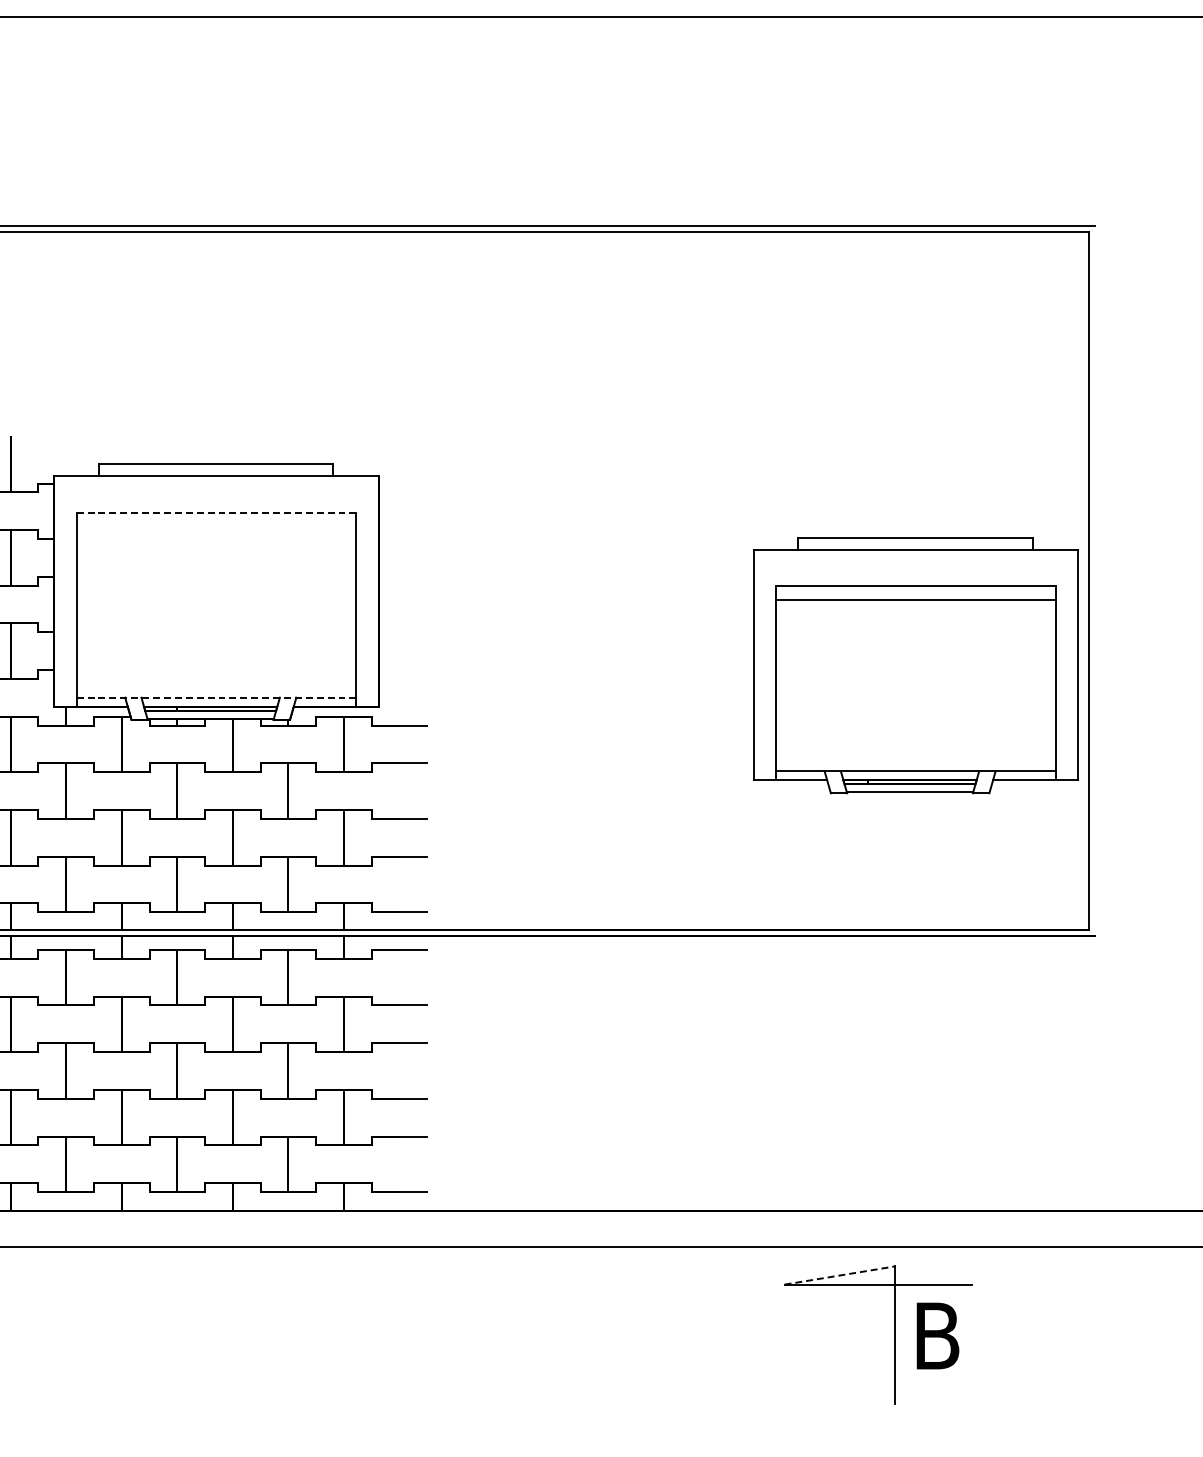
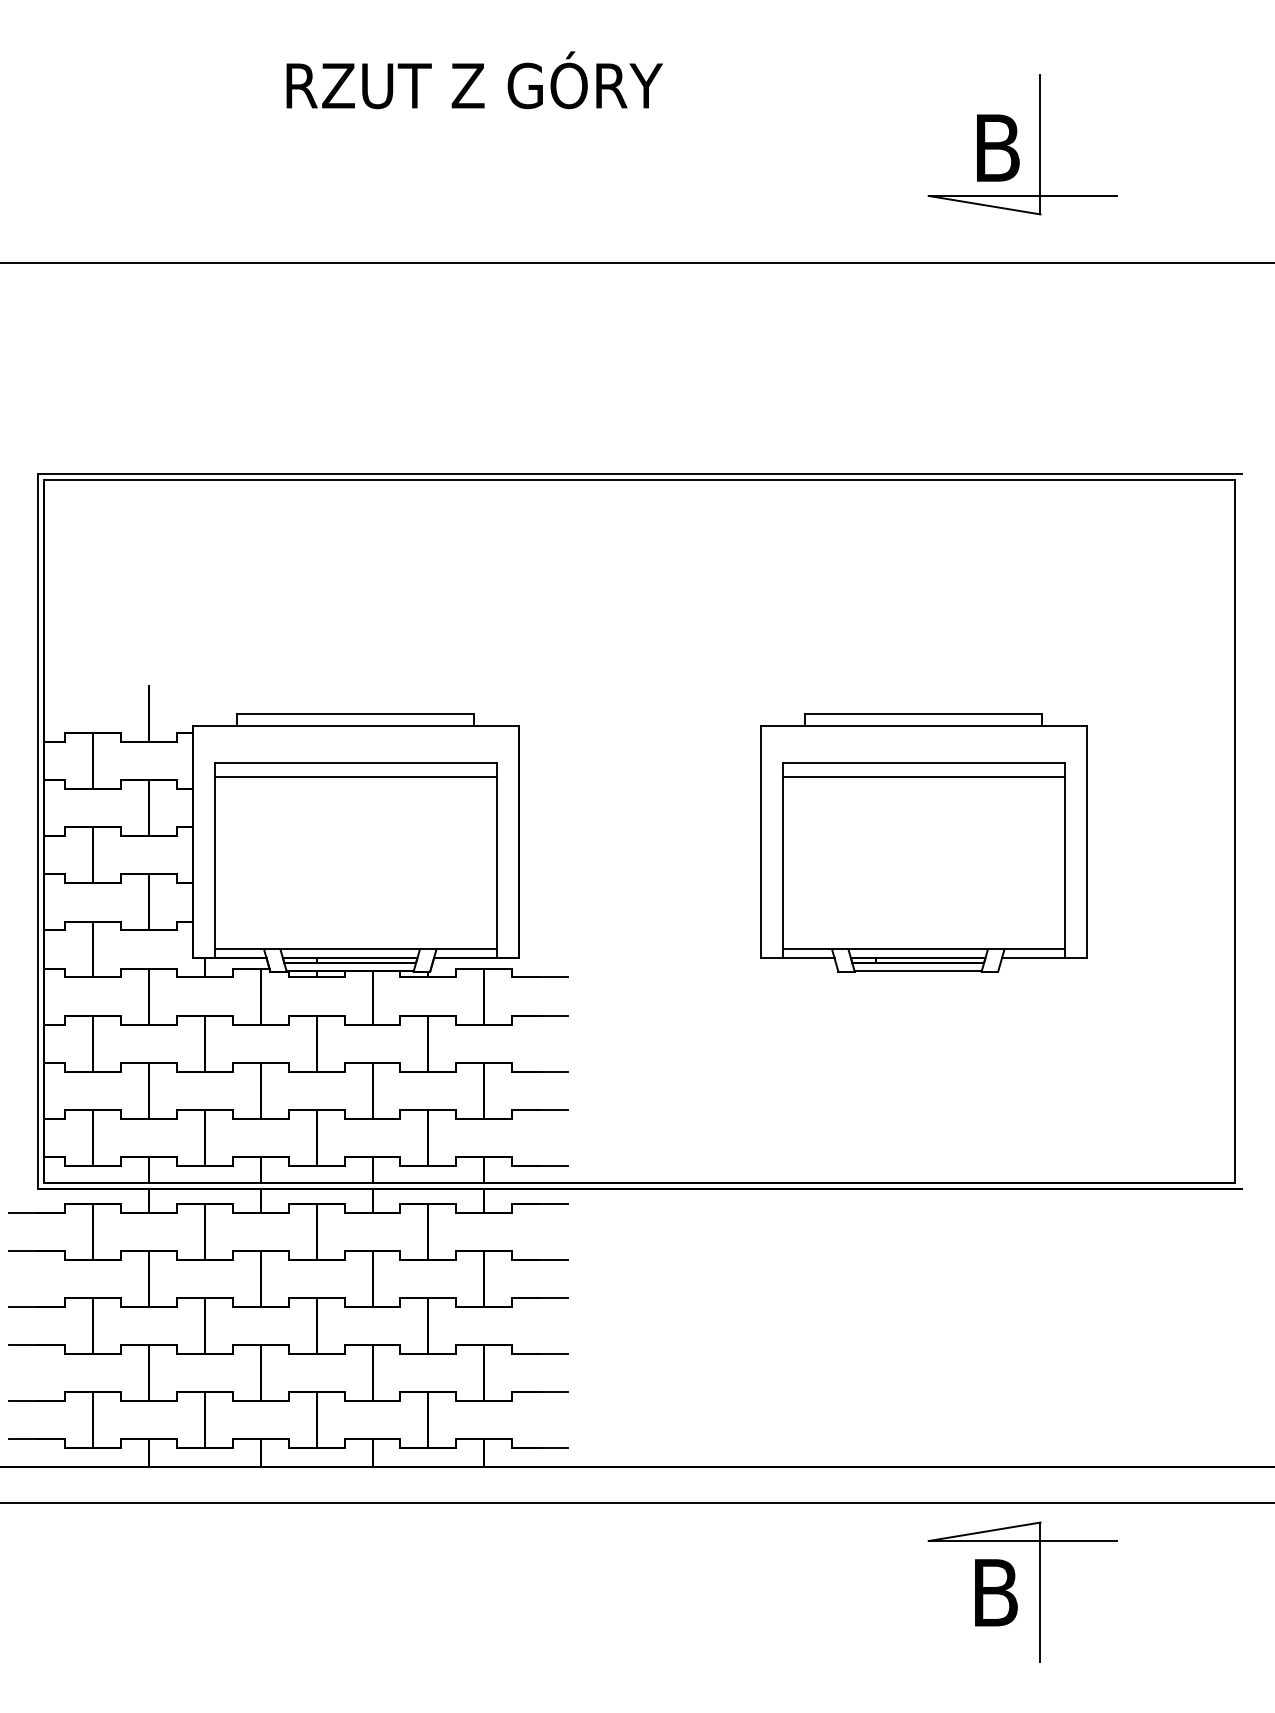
line: (215, 513) -> (355, 763), dashed -> solid
line: (215, 526) -> (355, 776), added
part: (915, 665) -> (923, 842), moved
line: (215, 697) -> (355, 949), dashed -> solid
line: (839, 1275) -> (984, 1531), dashed -> solid
text: (938, 1335) -> (996, 1592), moved

